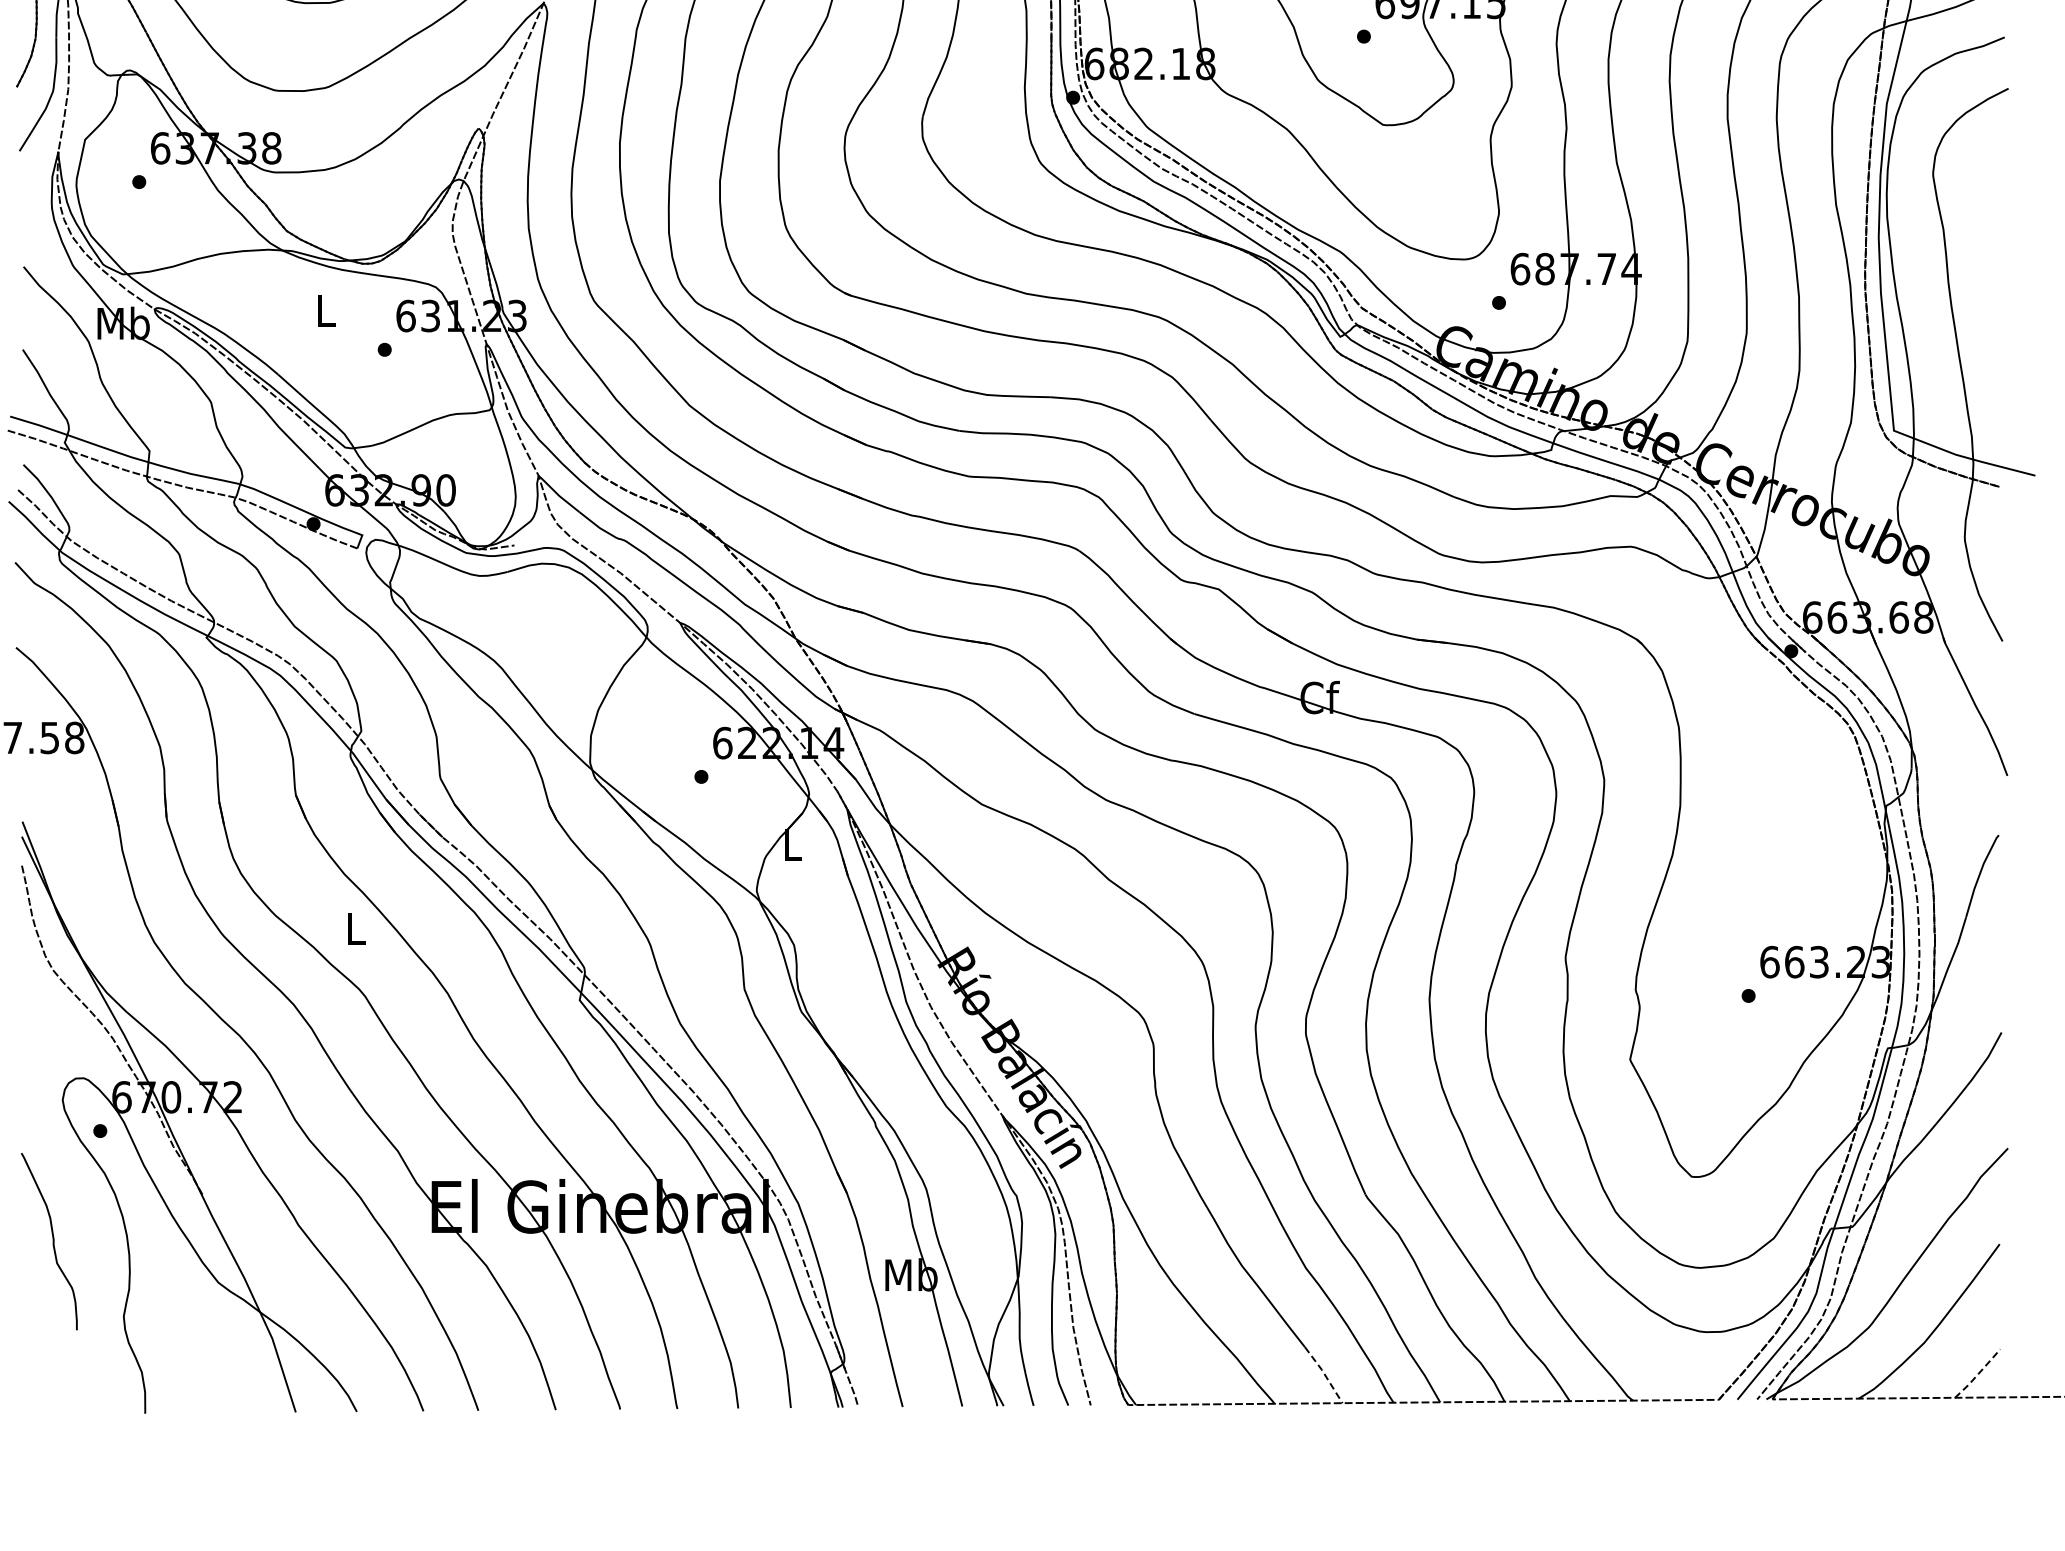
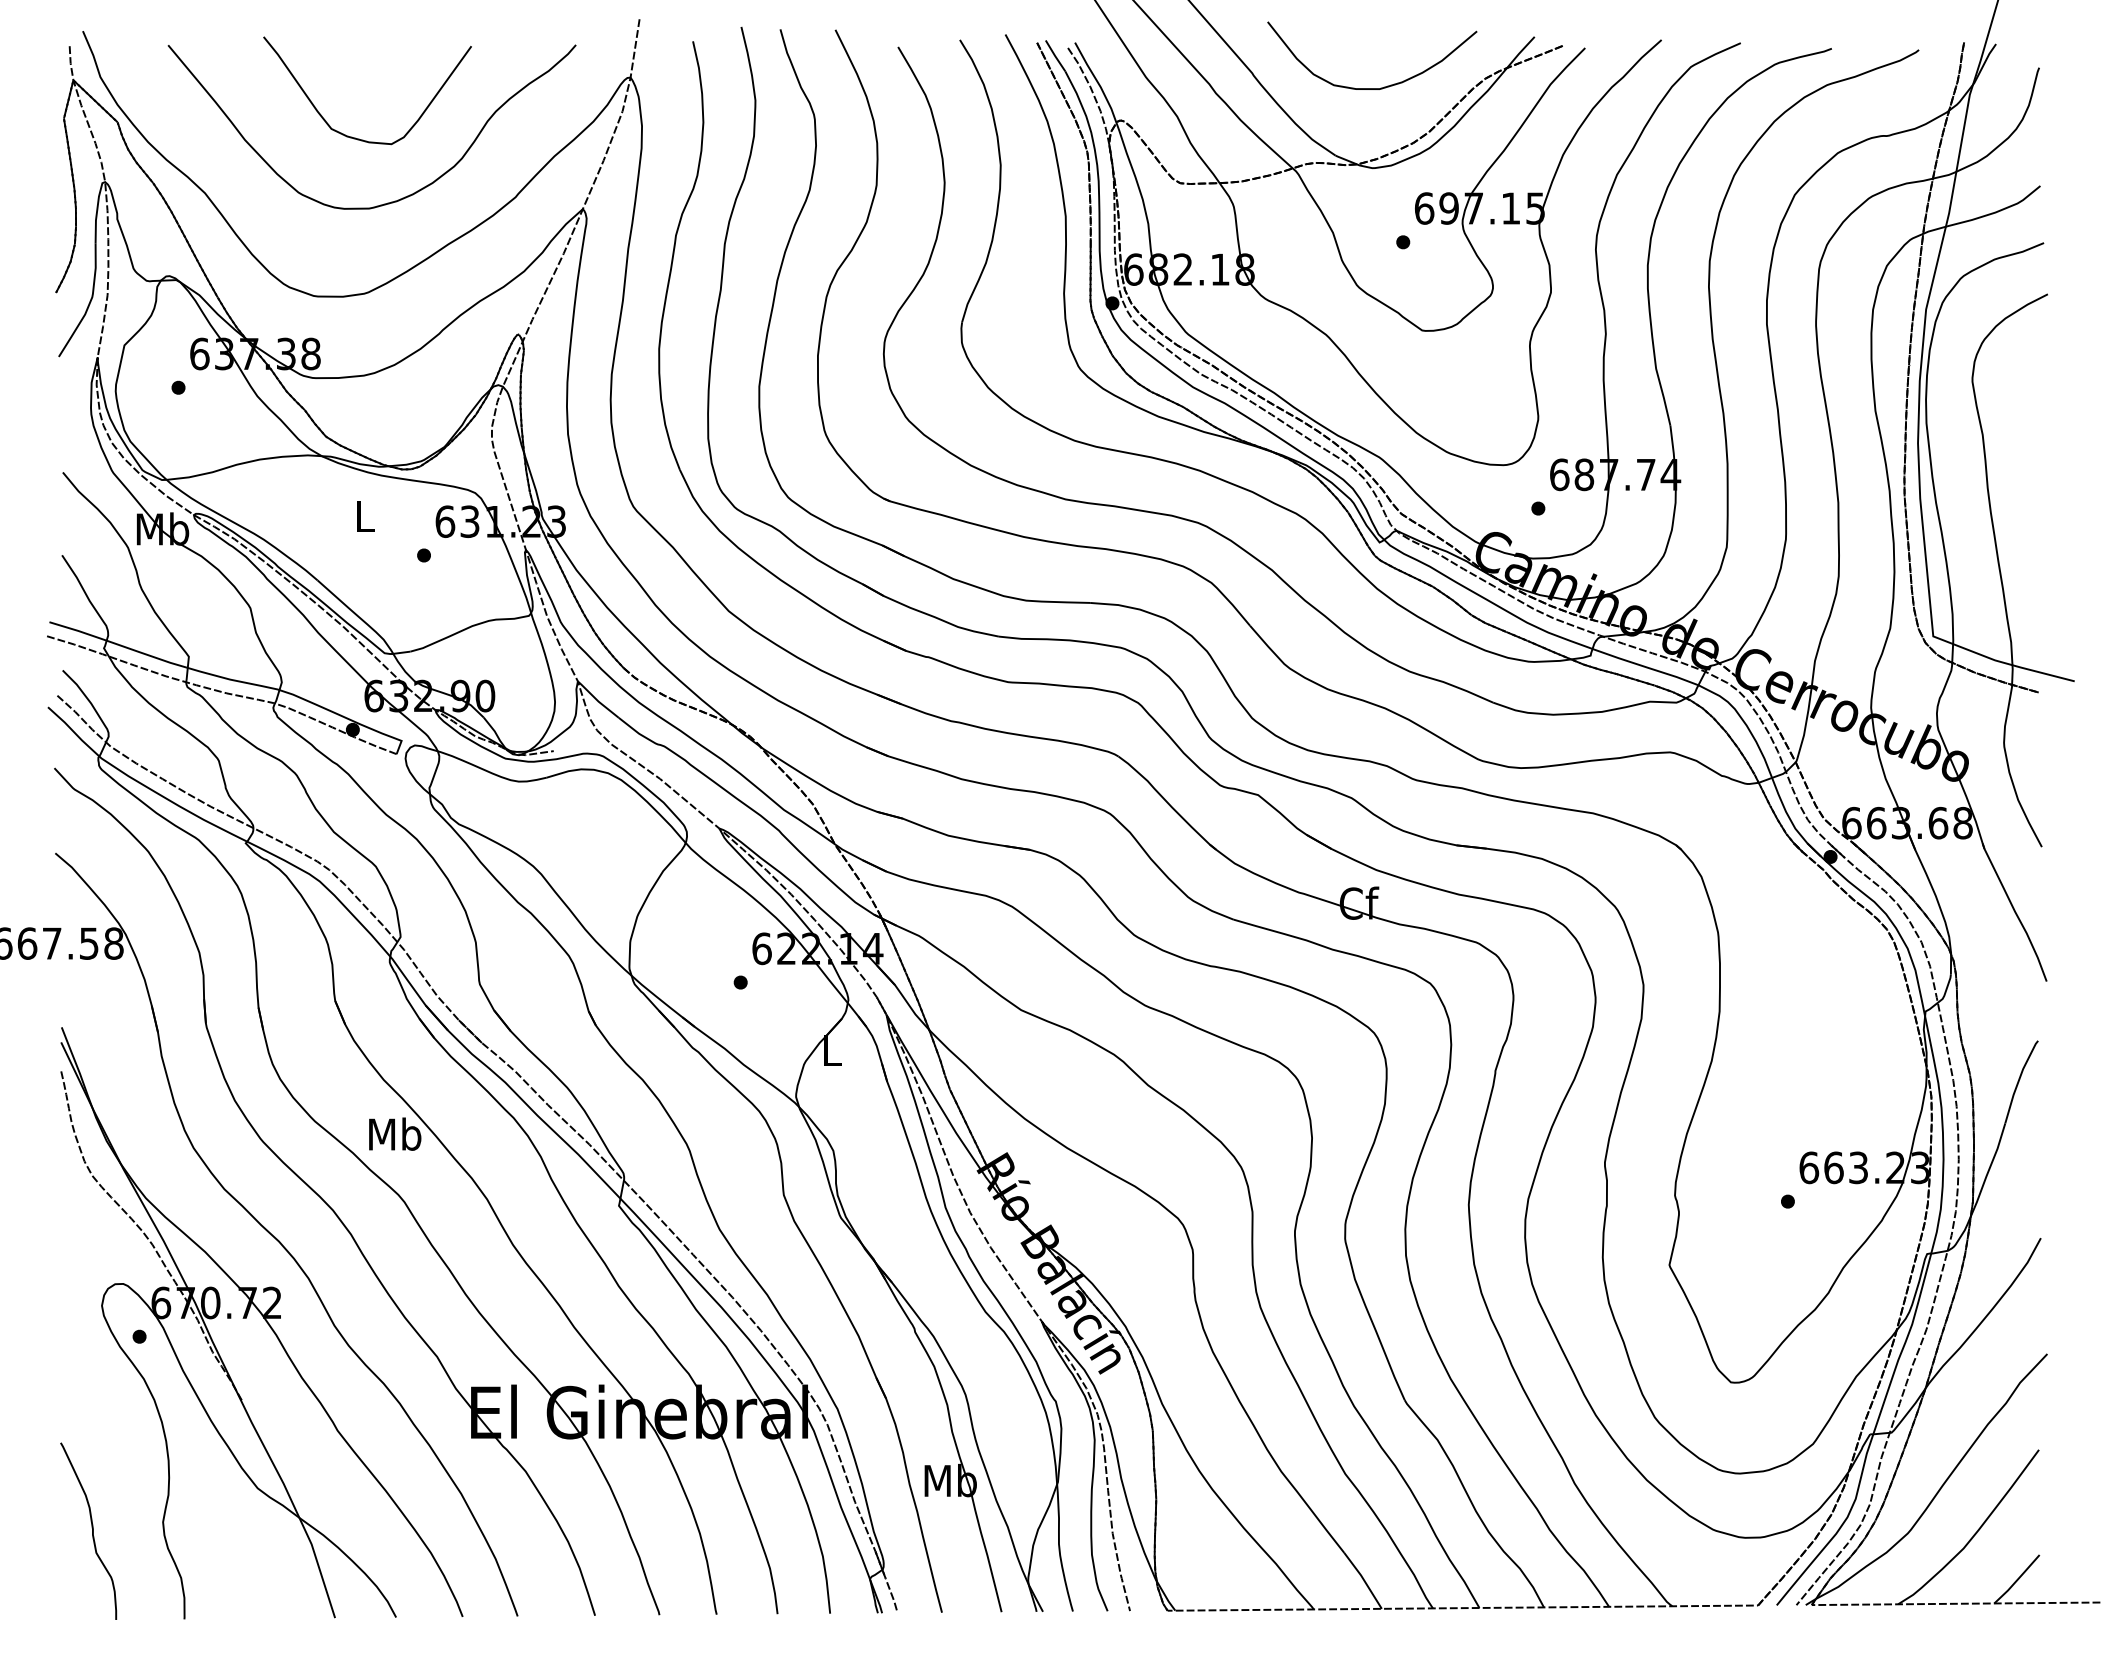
text: (356, 927) -> (395, 1133), L -> Mb
curve: (53, 1240) -> (92, 1530), moved
line: (1978, 1373) -> (2017, 1579), dashed -> solid
line: (1325, 1374) -> (1364, 1580), dashed -> solid

